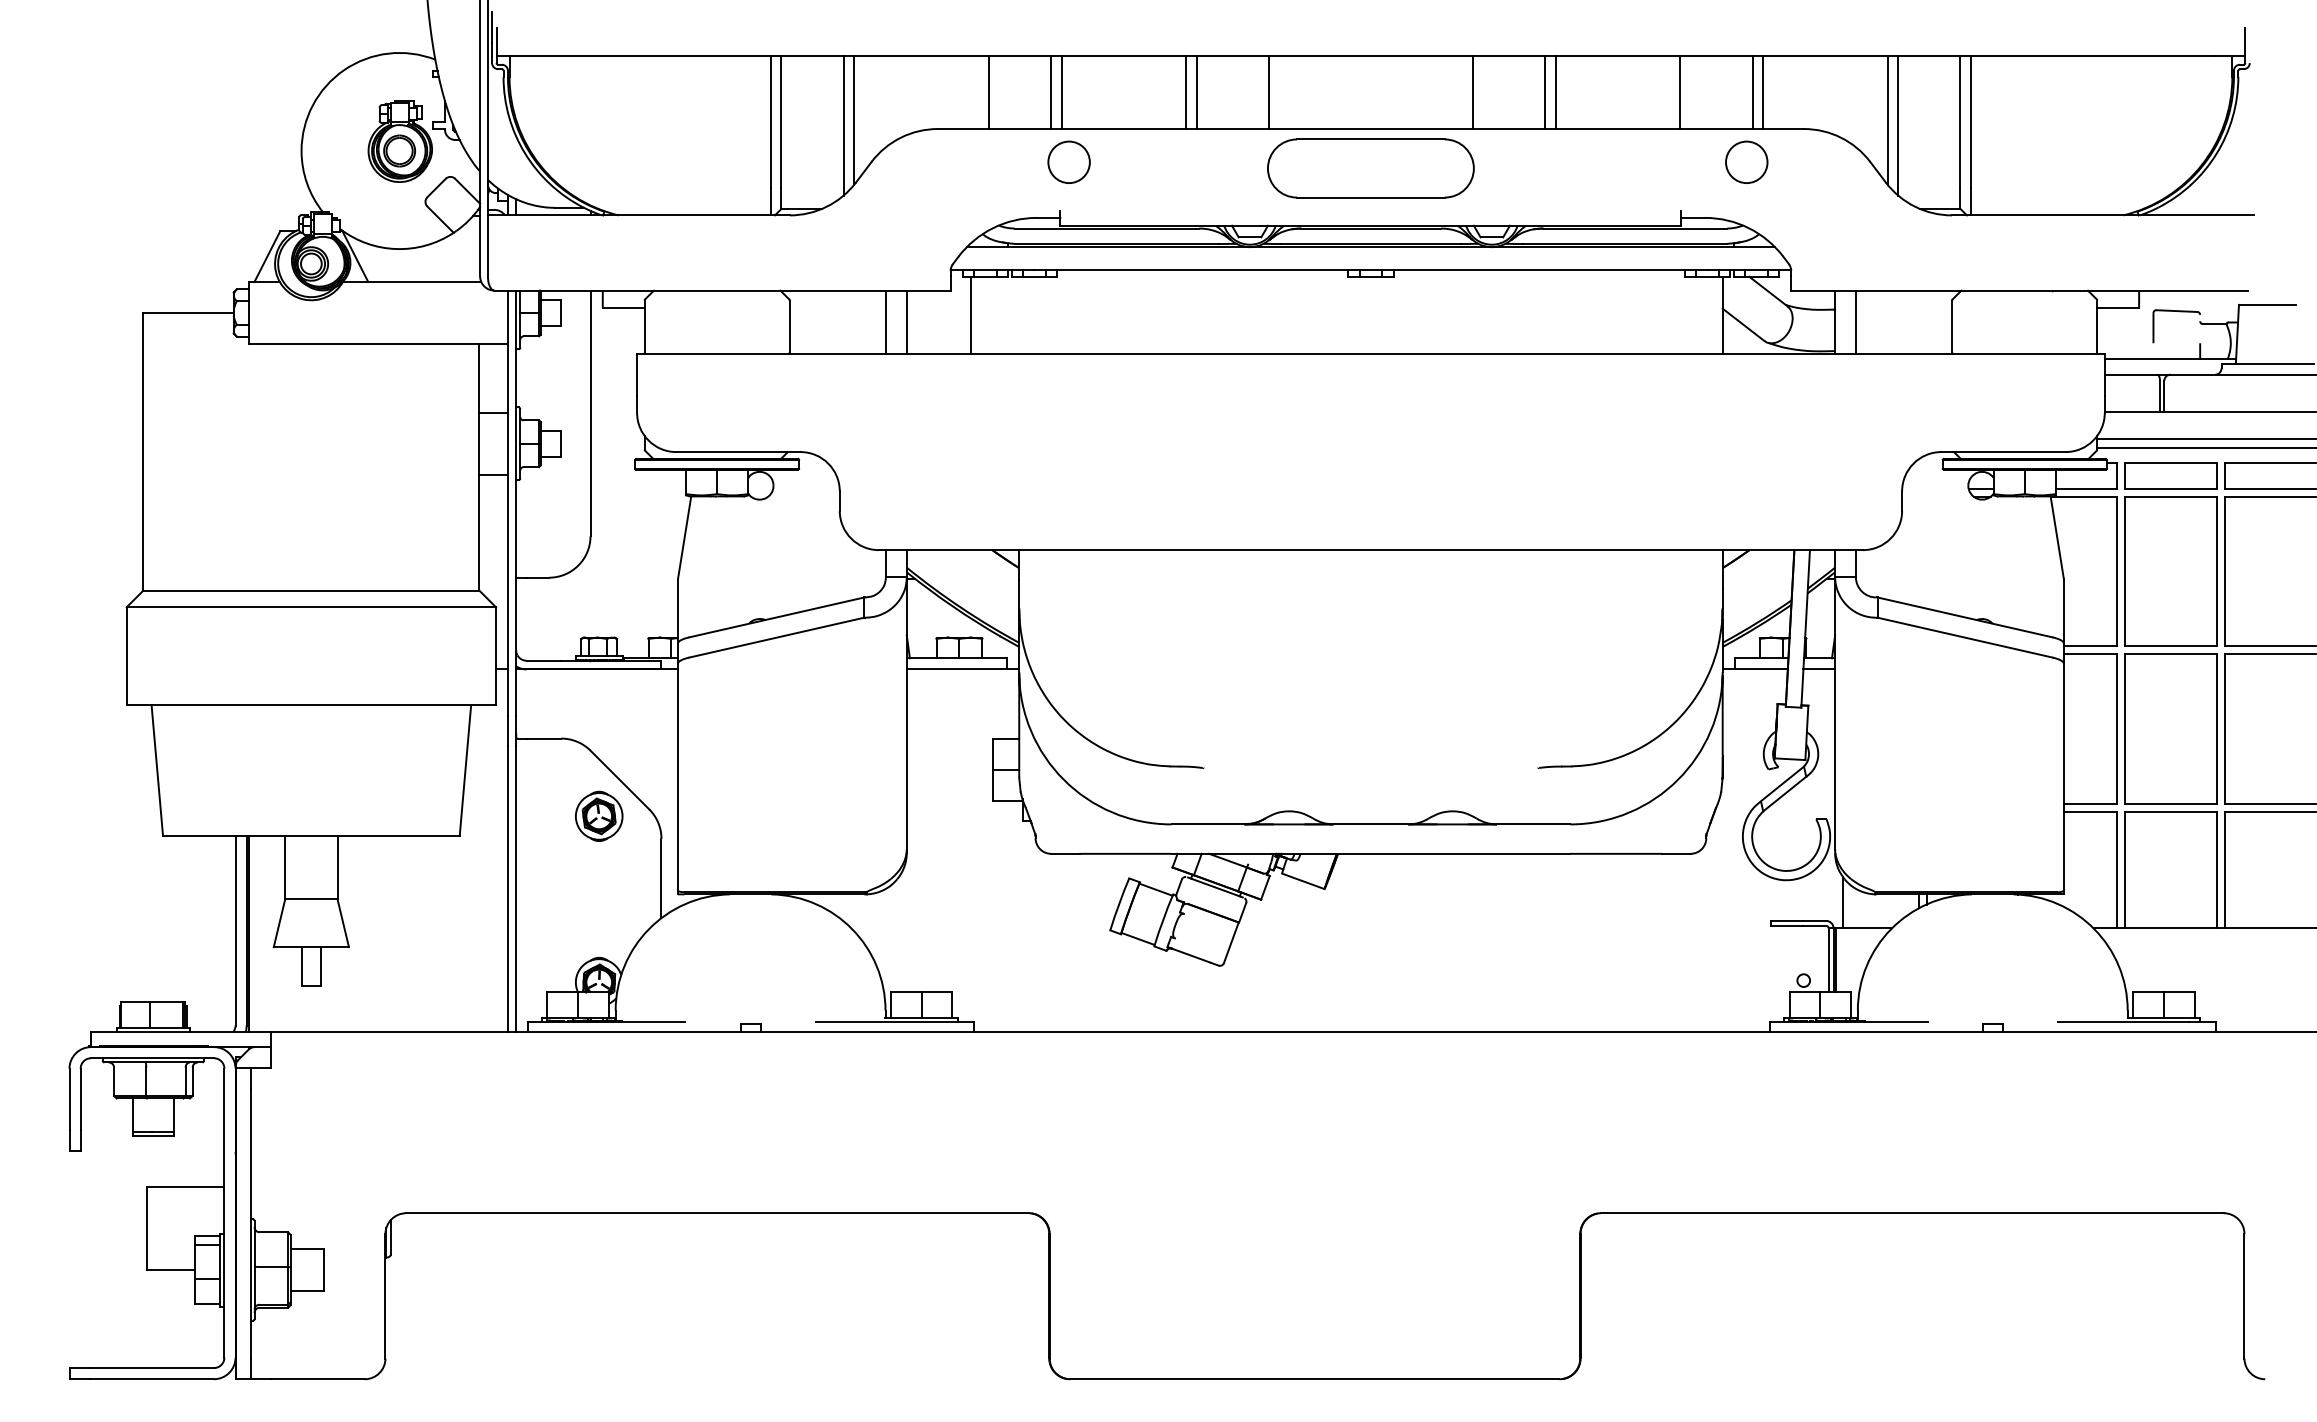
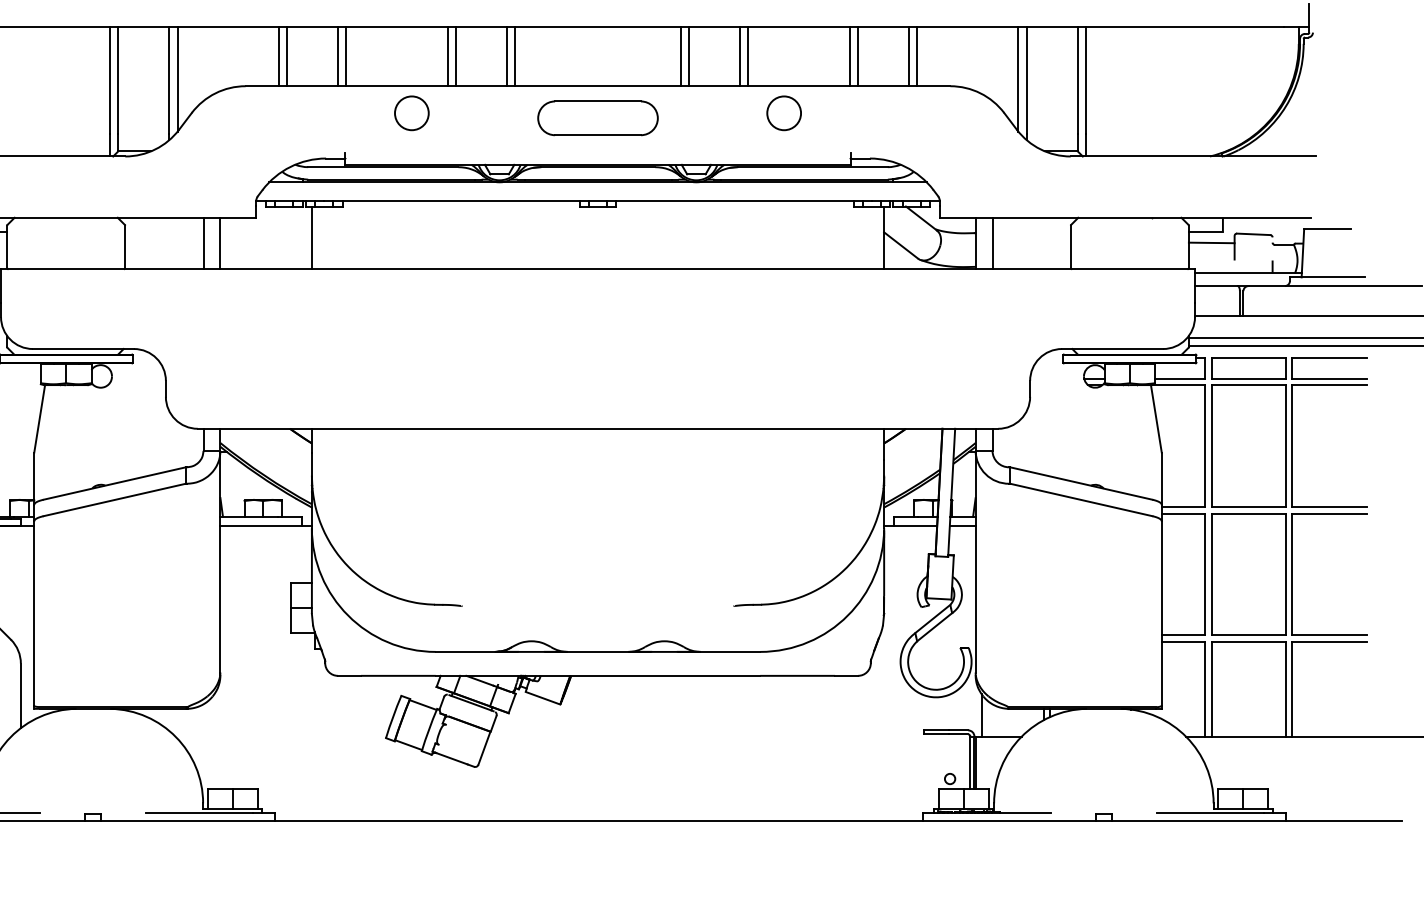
line: (978, 92) -> (278, 56), added
line: (1258, 92) -> (506, 56), added
line: (1483, 92) -> (689, 56), added
line: (1690, 92) -> (857, 56), added
circle: (1068, 161) -> (411, 112), moved
circle: (1746, 161) -> (783, 112), moved
part: (1370, 168) -> (597, 118), size x0.71
line: (971, 315) -> (312, 237), moved
line: (2125, 321) -> (1211, 242), added

